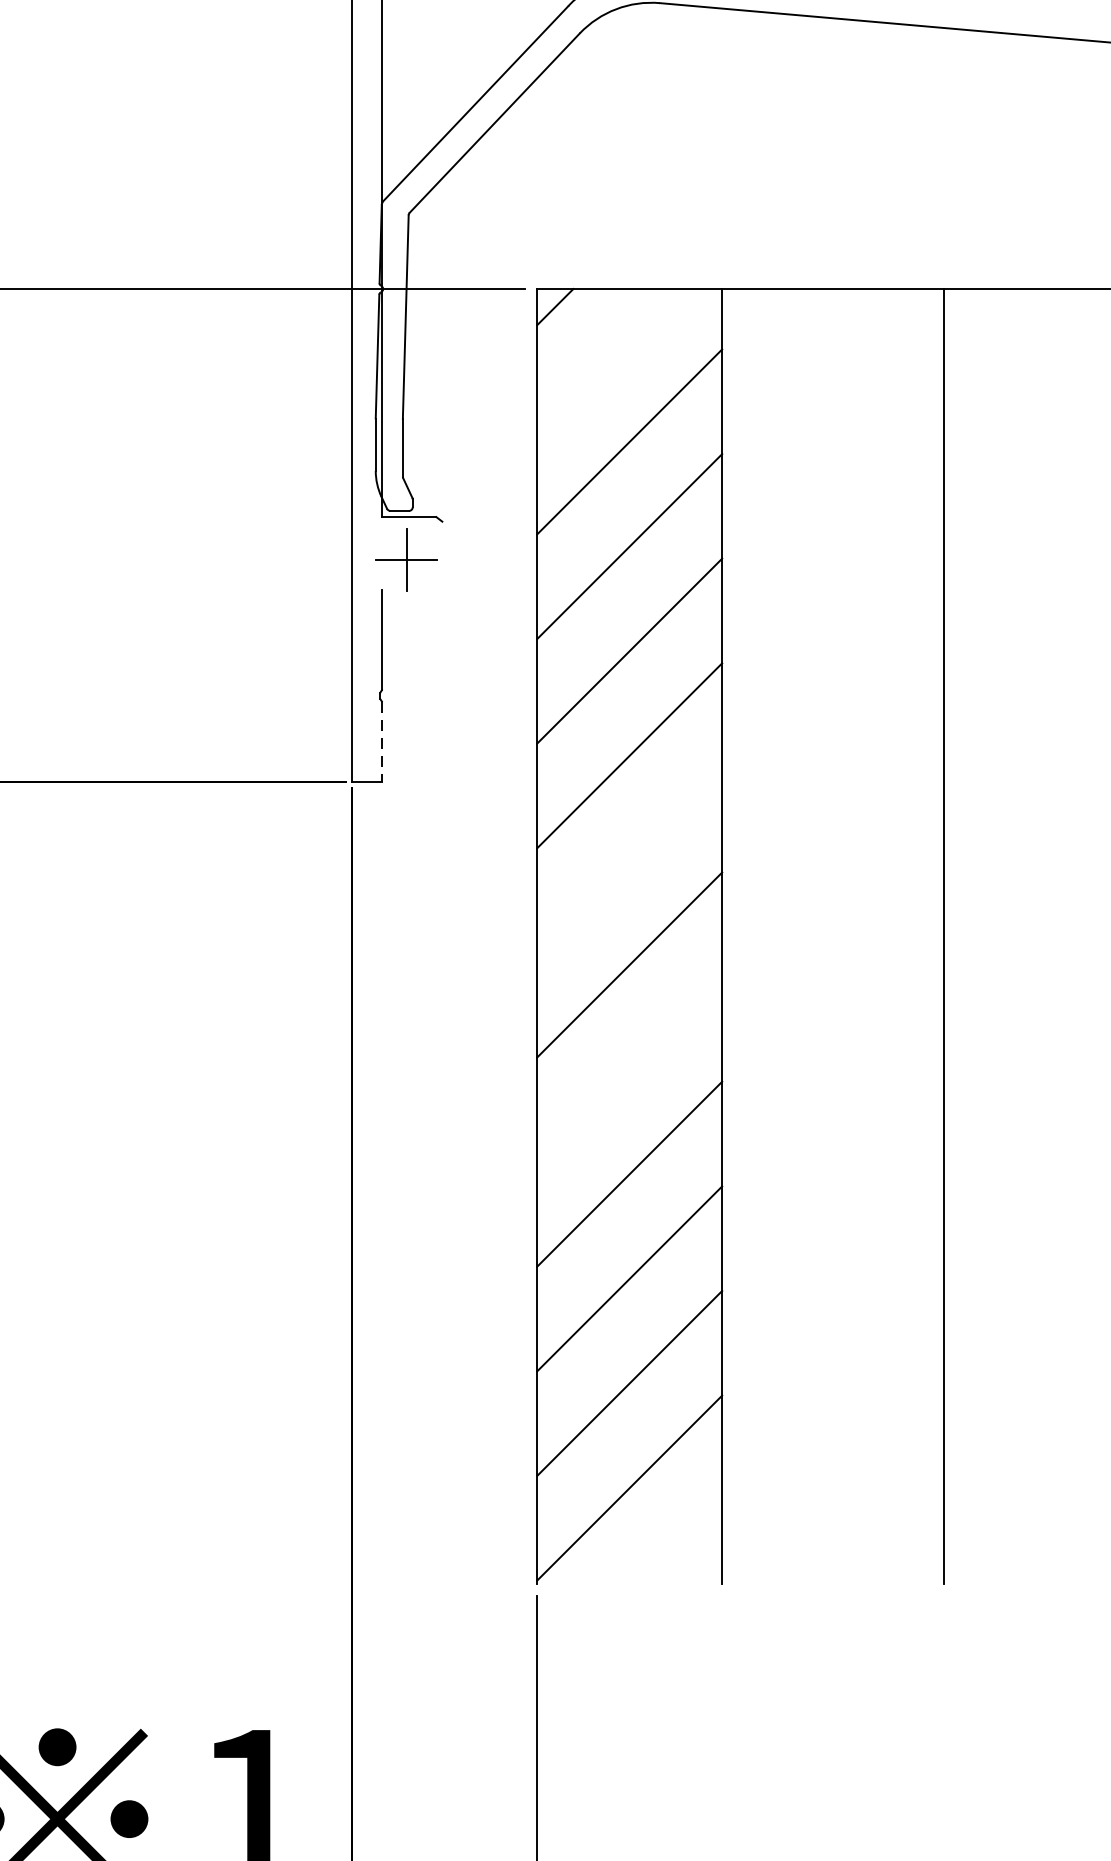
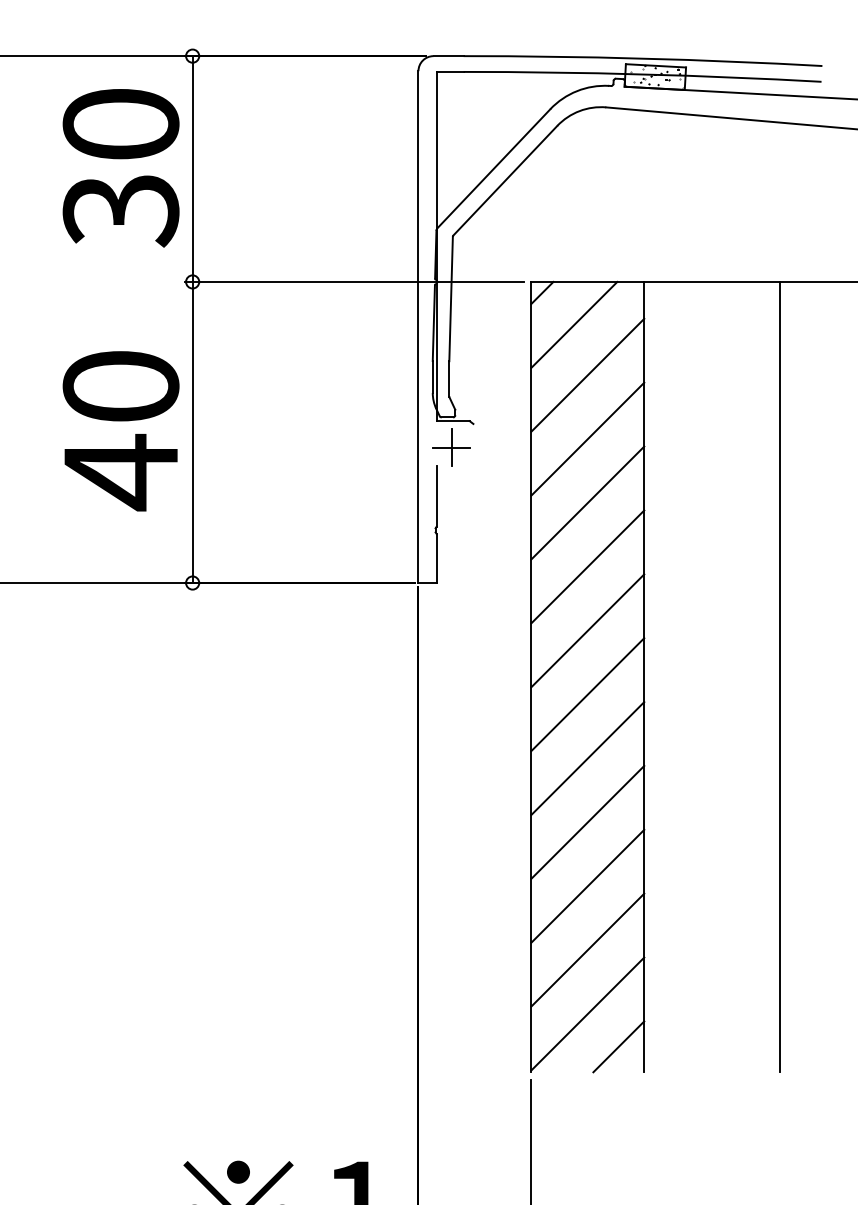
line: (607, 358) -> (574, 324), added
line: (381, 741) -> (436, 558), dashed -> solid
line: (629, 859) -> (587, 630), added
line: (629, 1069) -> (587, 758), added
line: (679, 1541) -> (618, 1046), added

